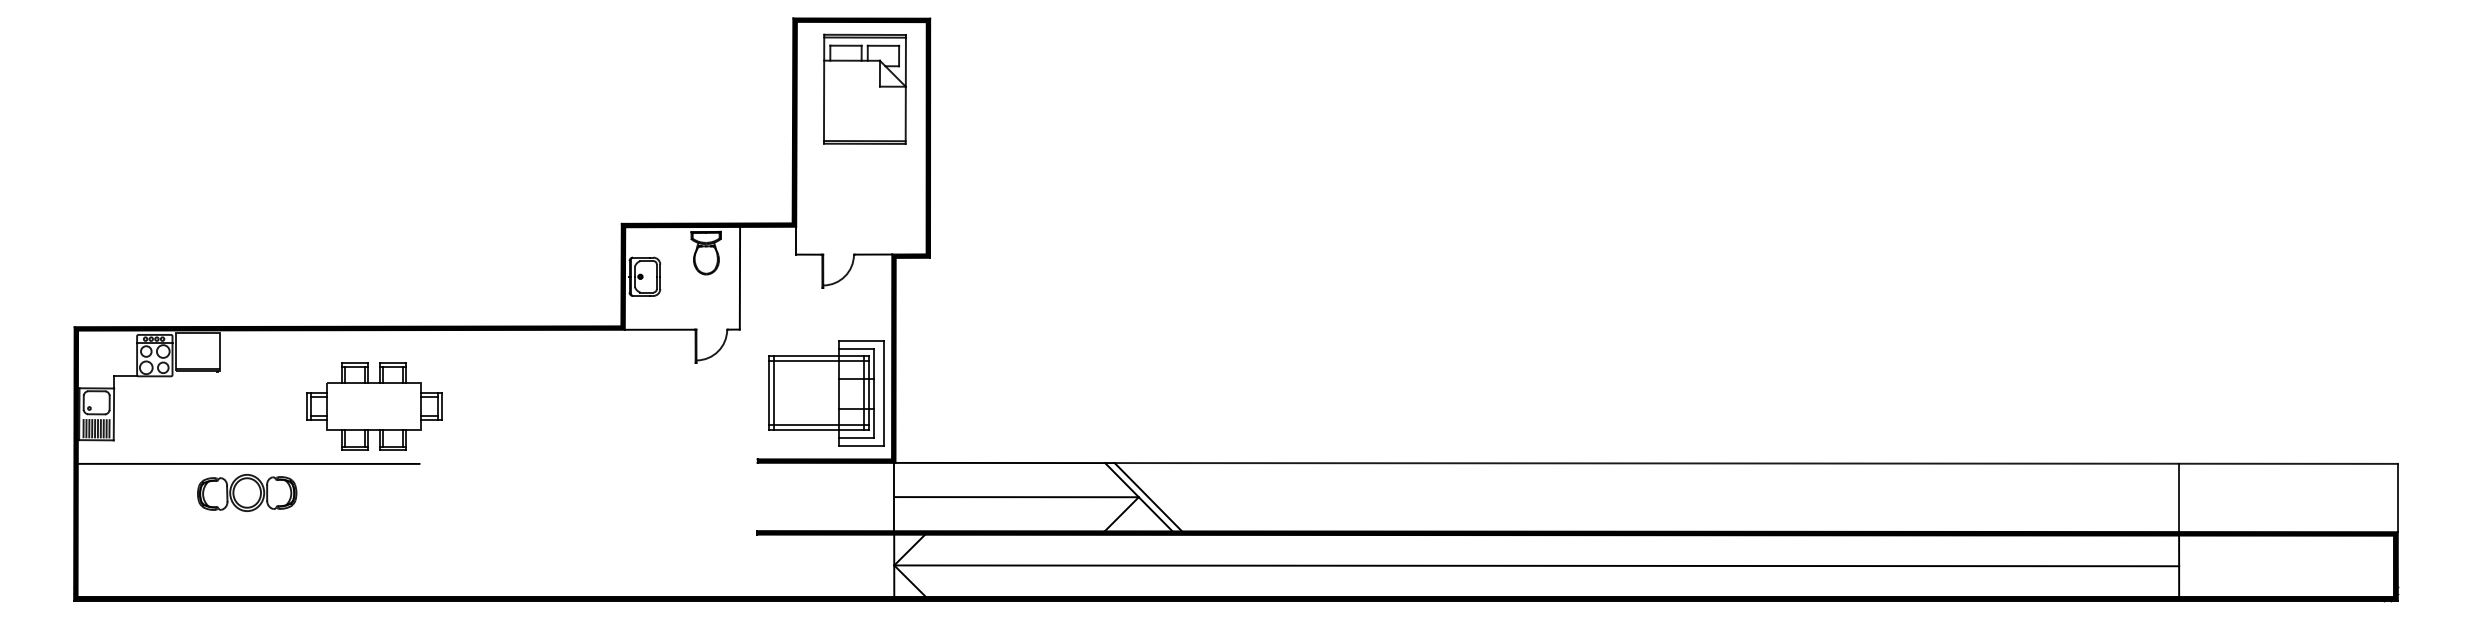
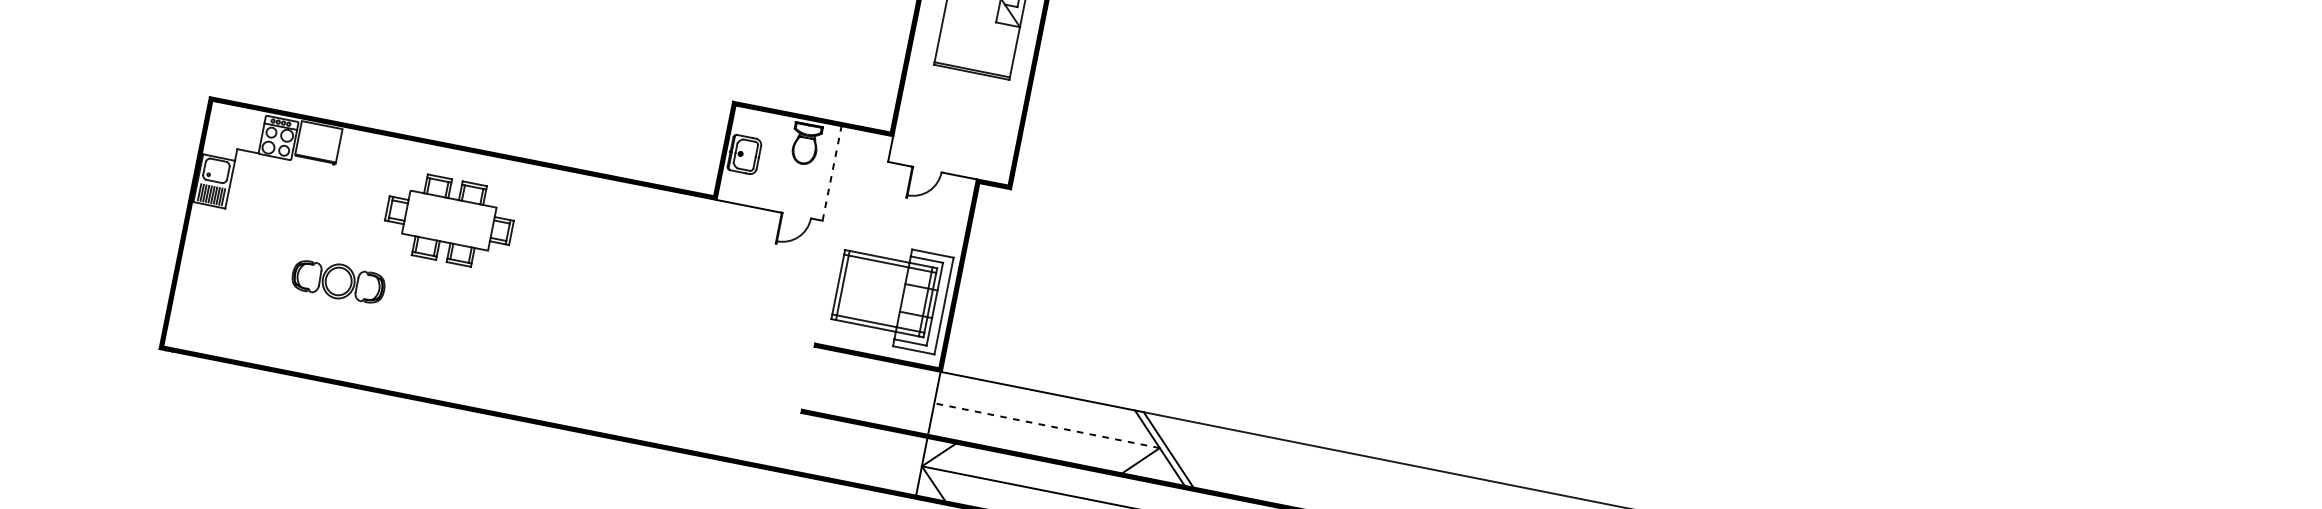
line: (739, 277) -> (831, 172), solid -> dashed
part: (374, 406) -> (449, 220), moved
line: (248, 463) -> (345, 254), removed
line: (1017, 497) -> (1047, 426), solid -> dashed

